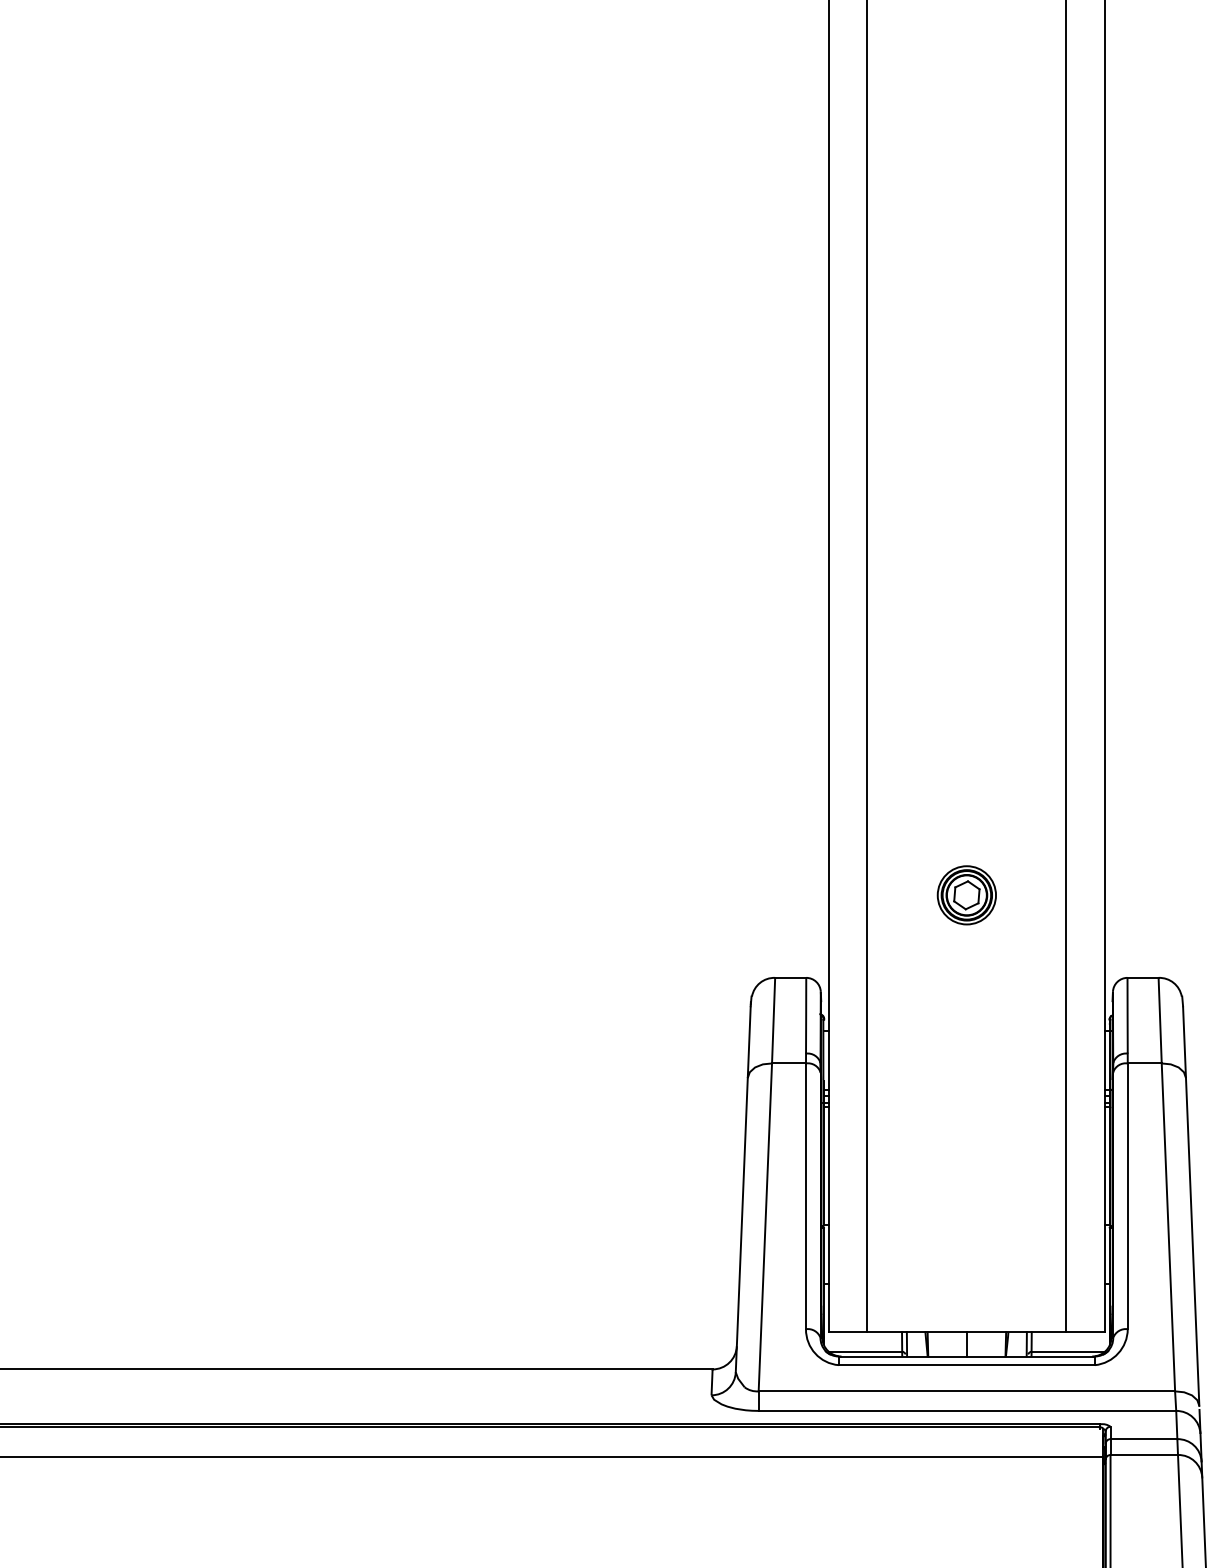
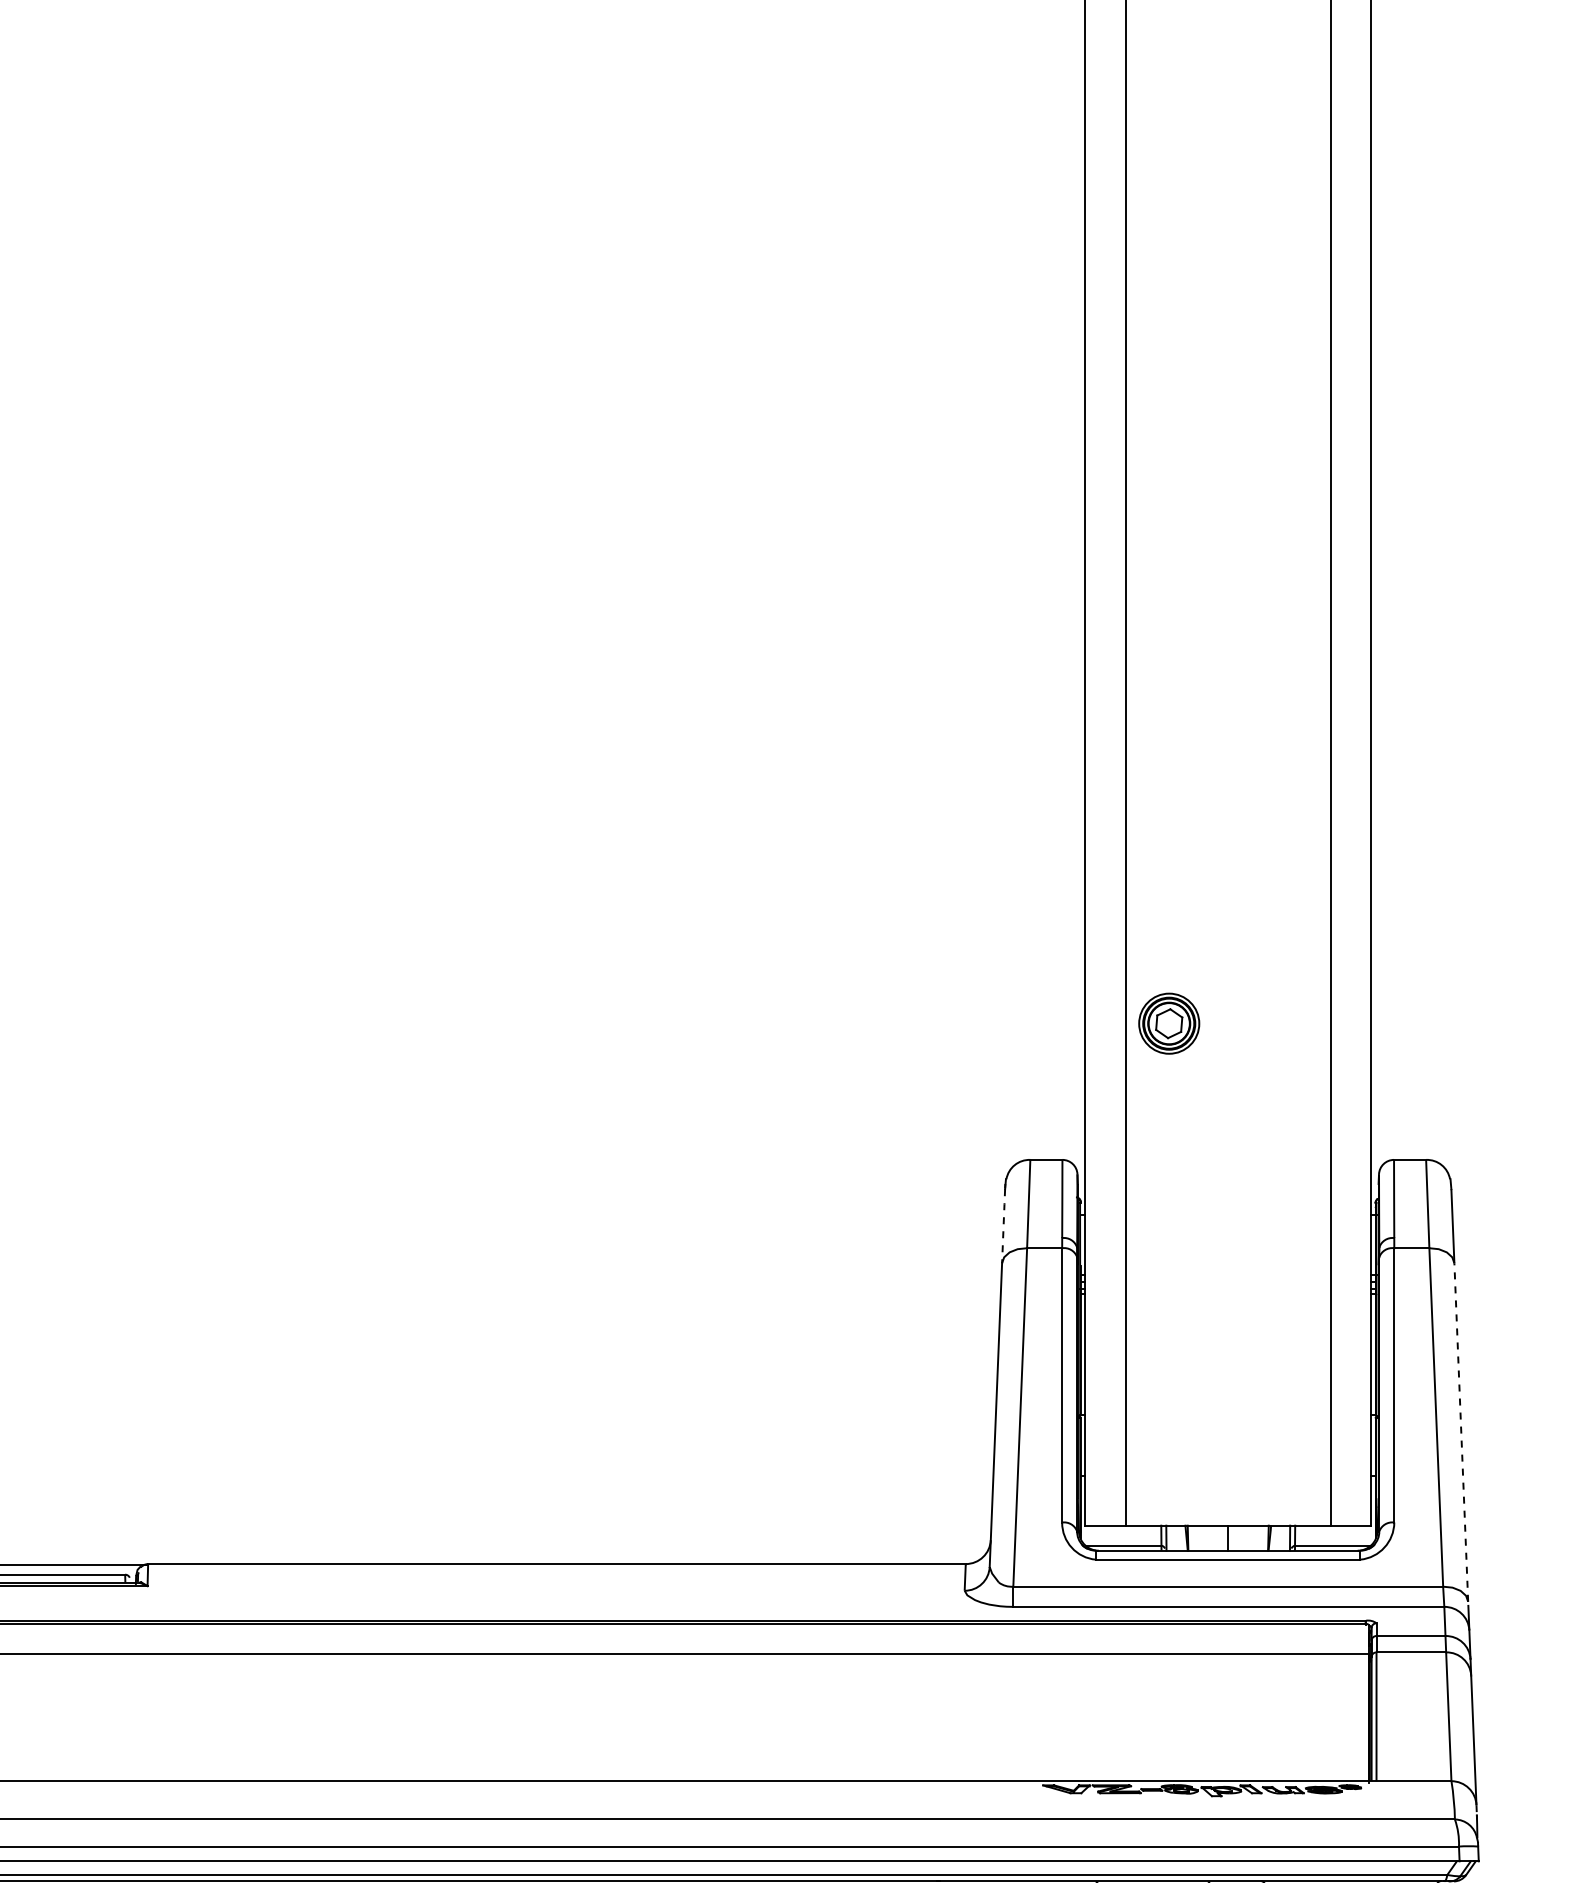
part: (967, 895) -> (1169, 1023), moved
line: (749, 1042) -> (1003, 1226), solid -> dashed
line: (1192, 1241) -> (1461, 1432), solid -> dashed

